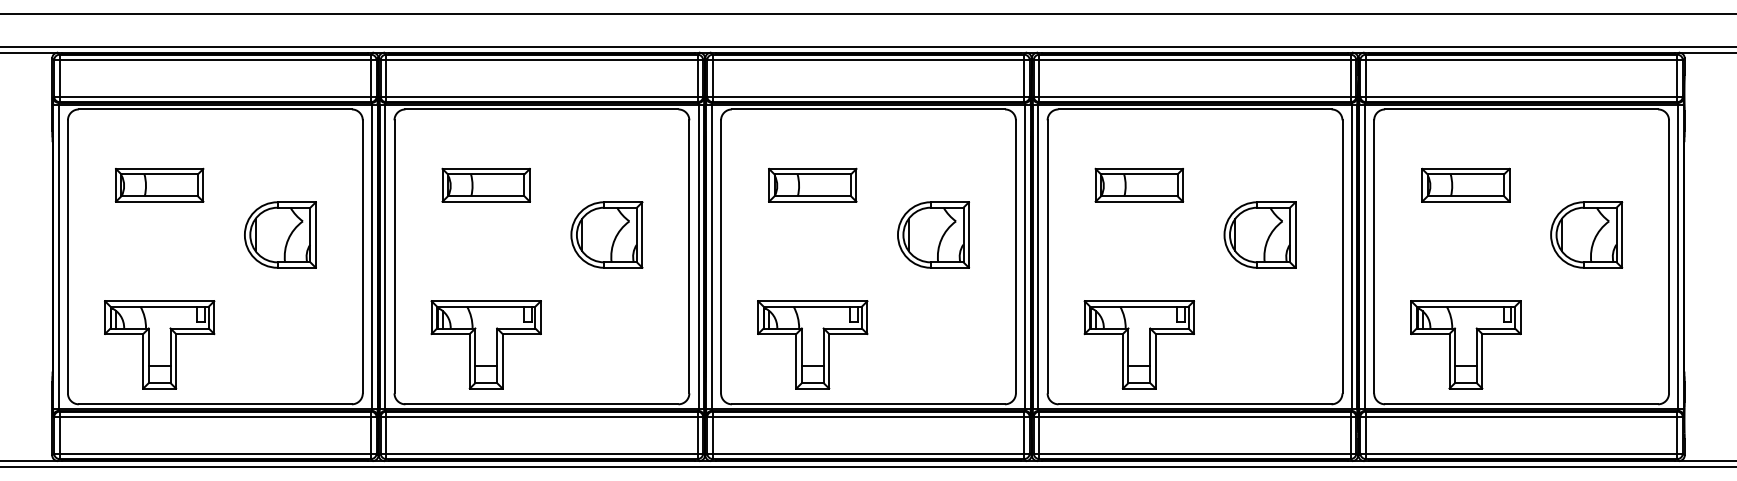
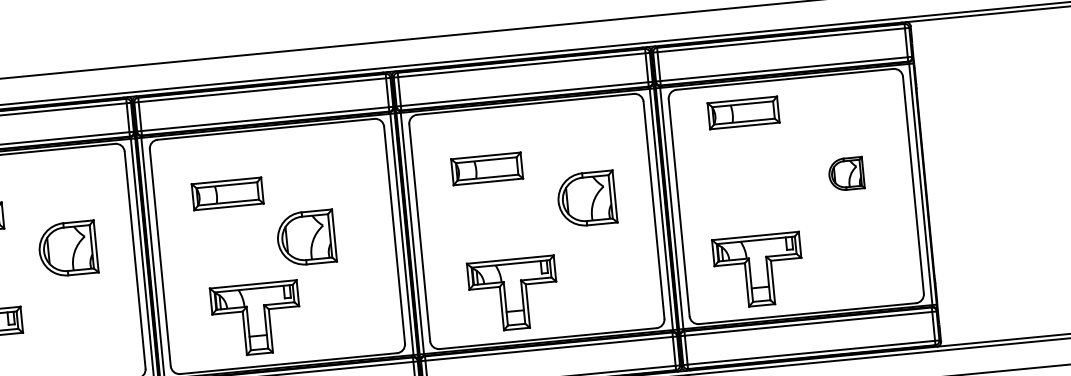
part: (1465, 184) -> (743, 112), moved
part: (933, 234) -> (306, 237), moved
part: (1586, 234) -> (846, 173), size x0.6
part: (812, 344) -> (256, 318), moved
part: (1138, 344) -> (512, 294), moved

